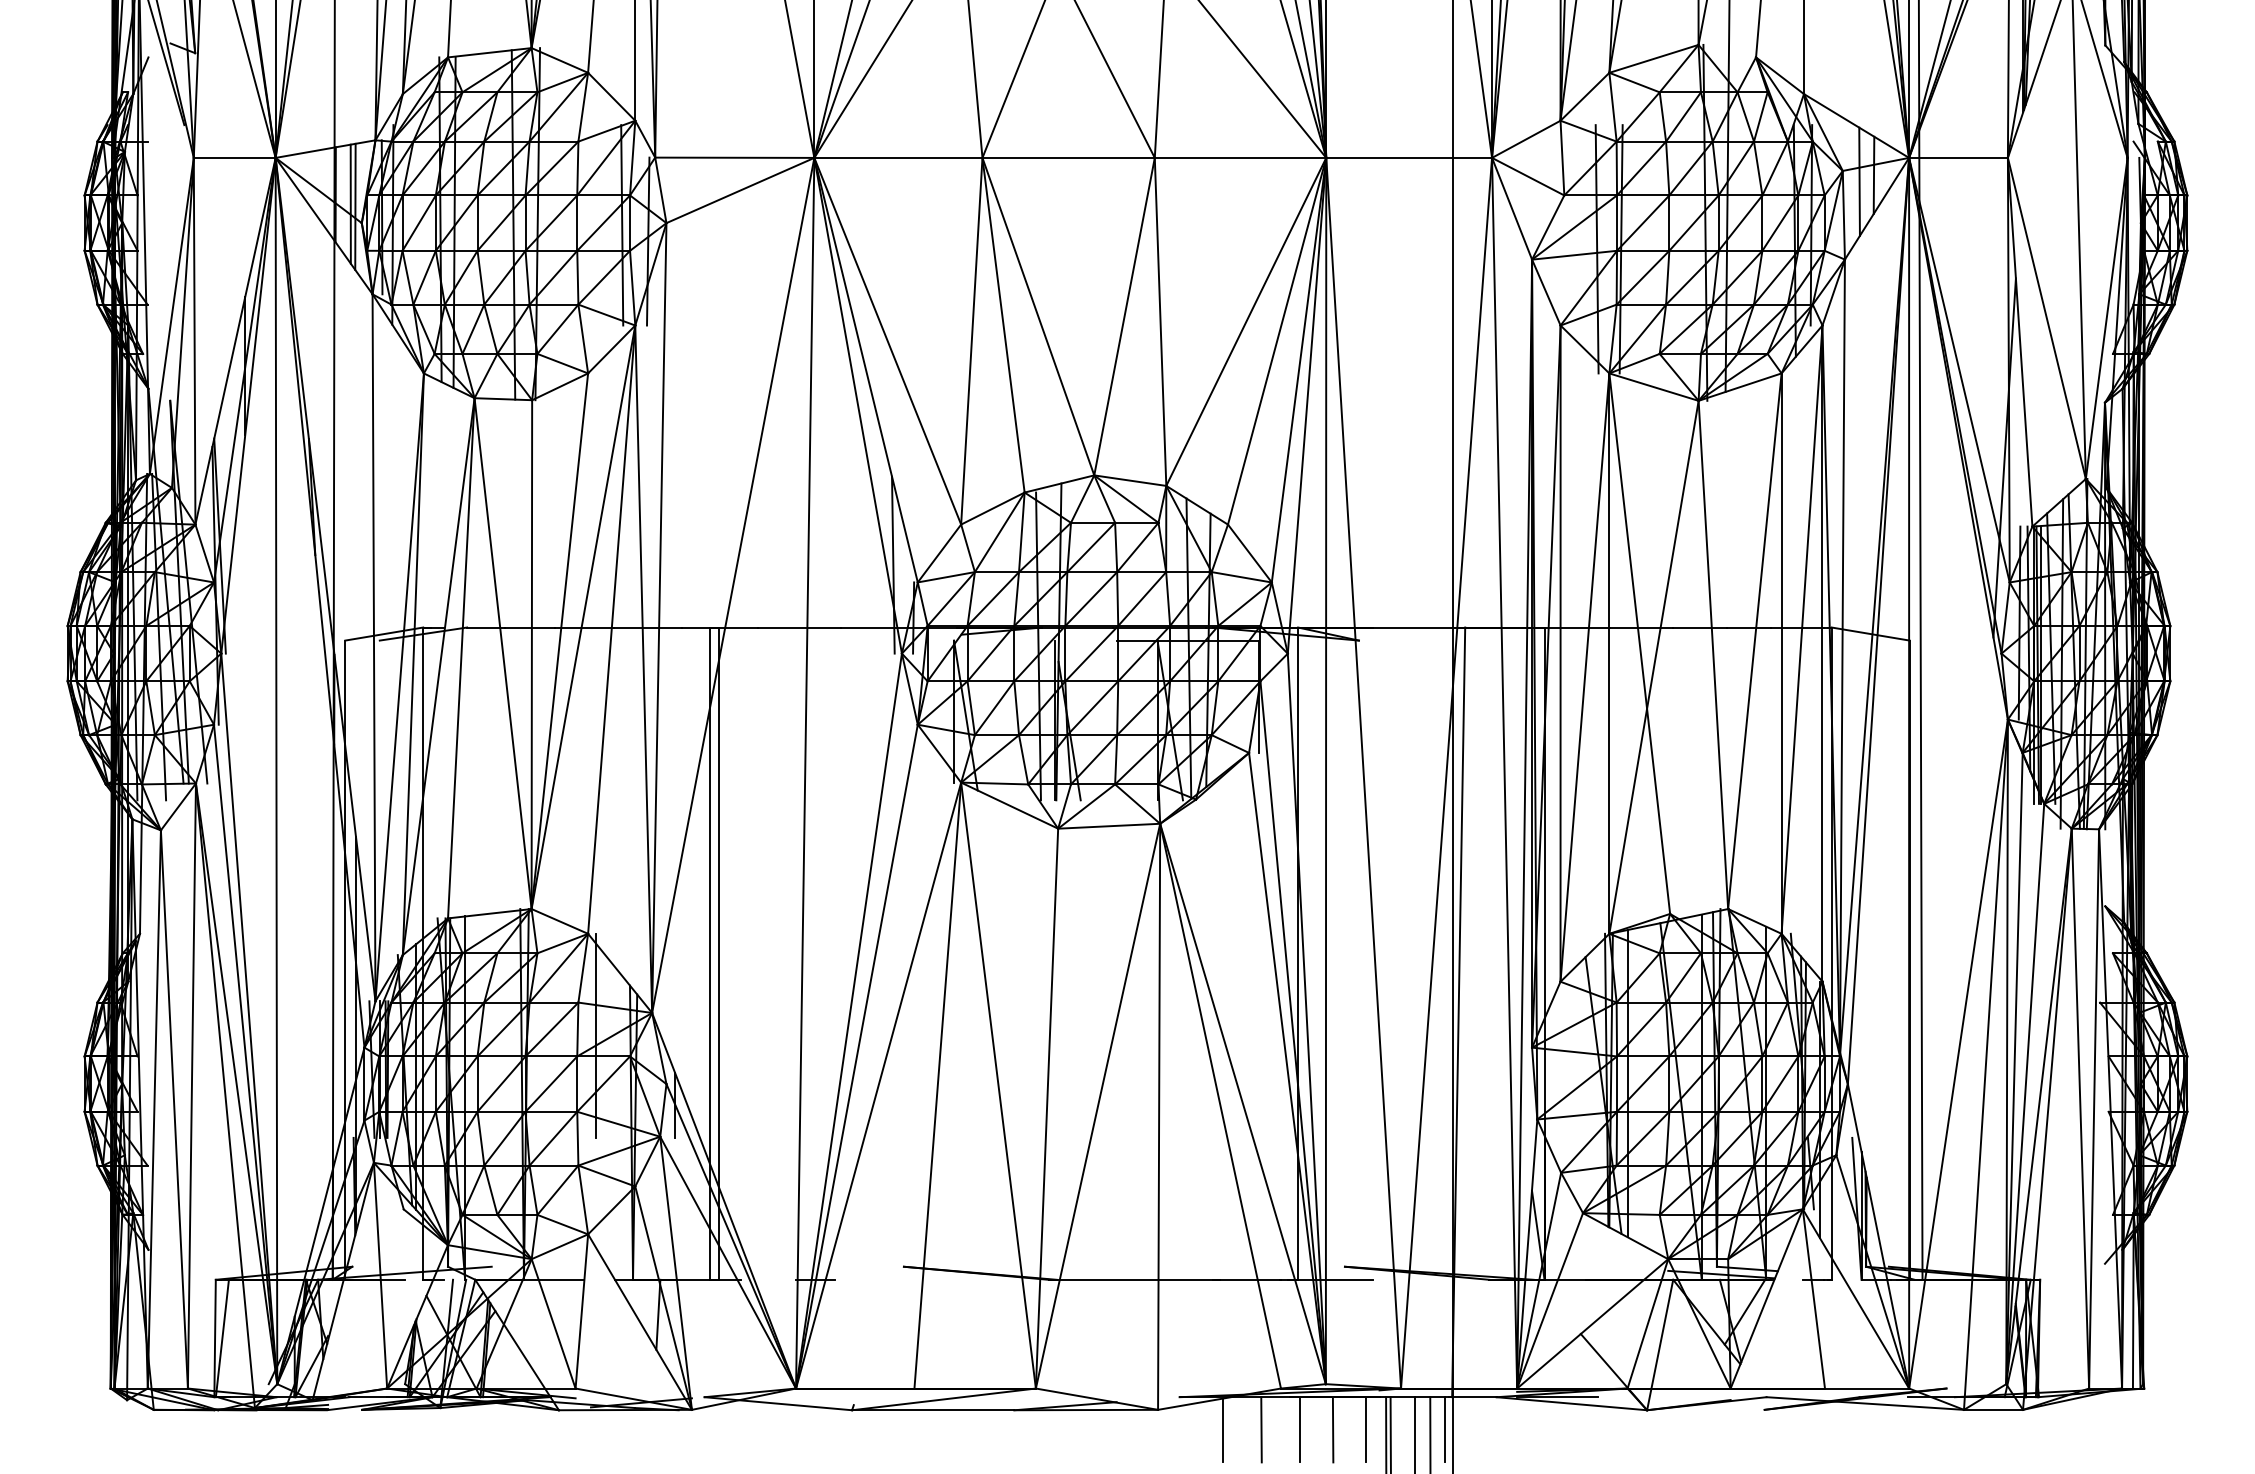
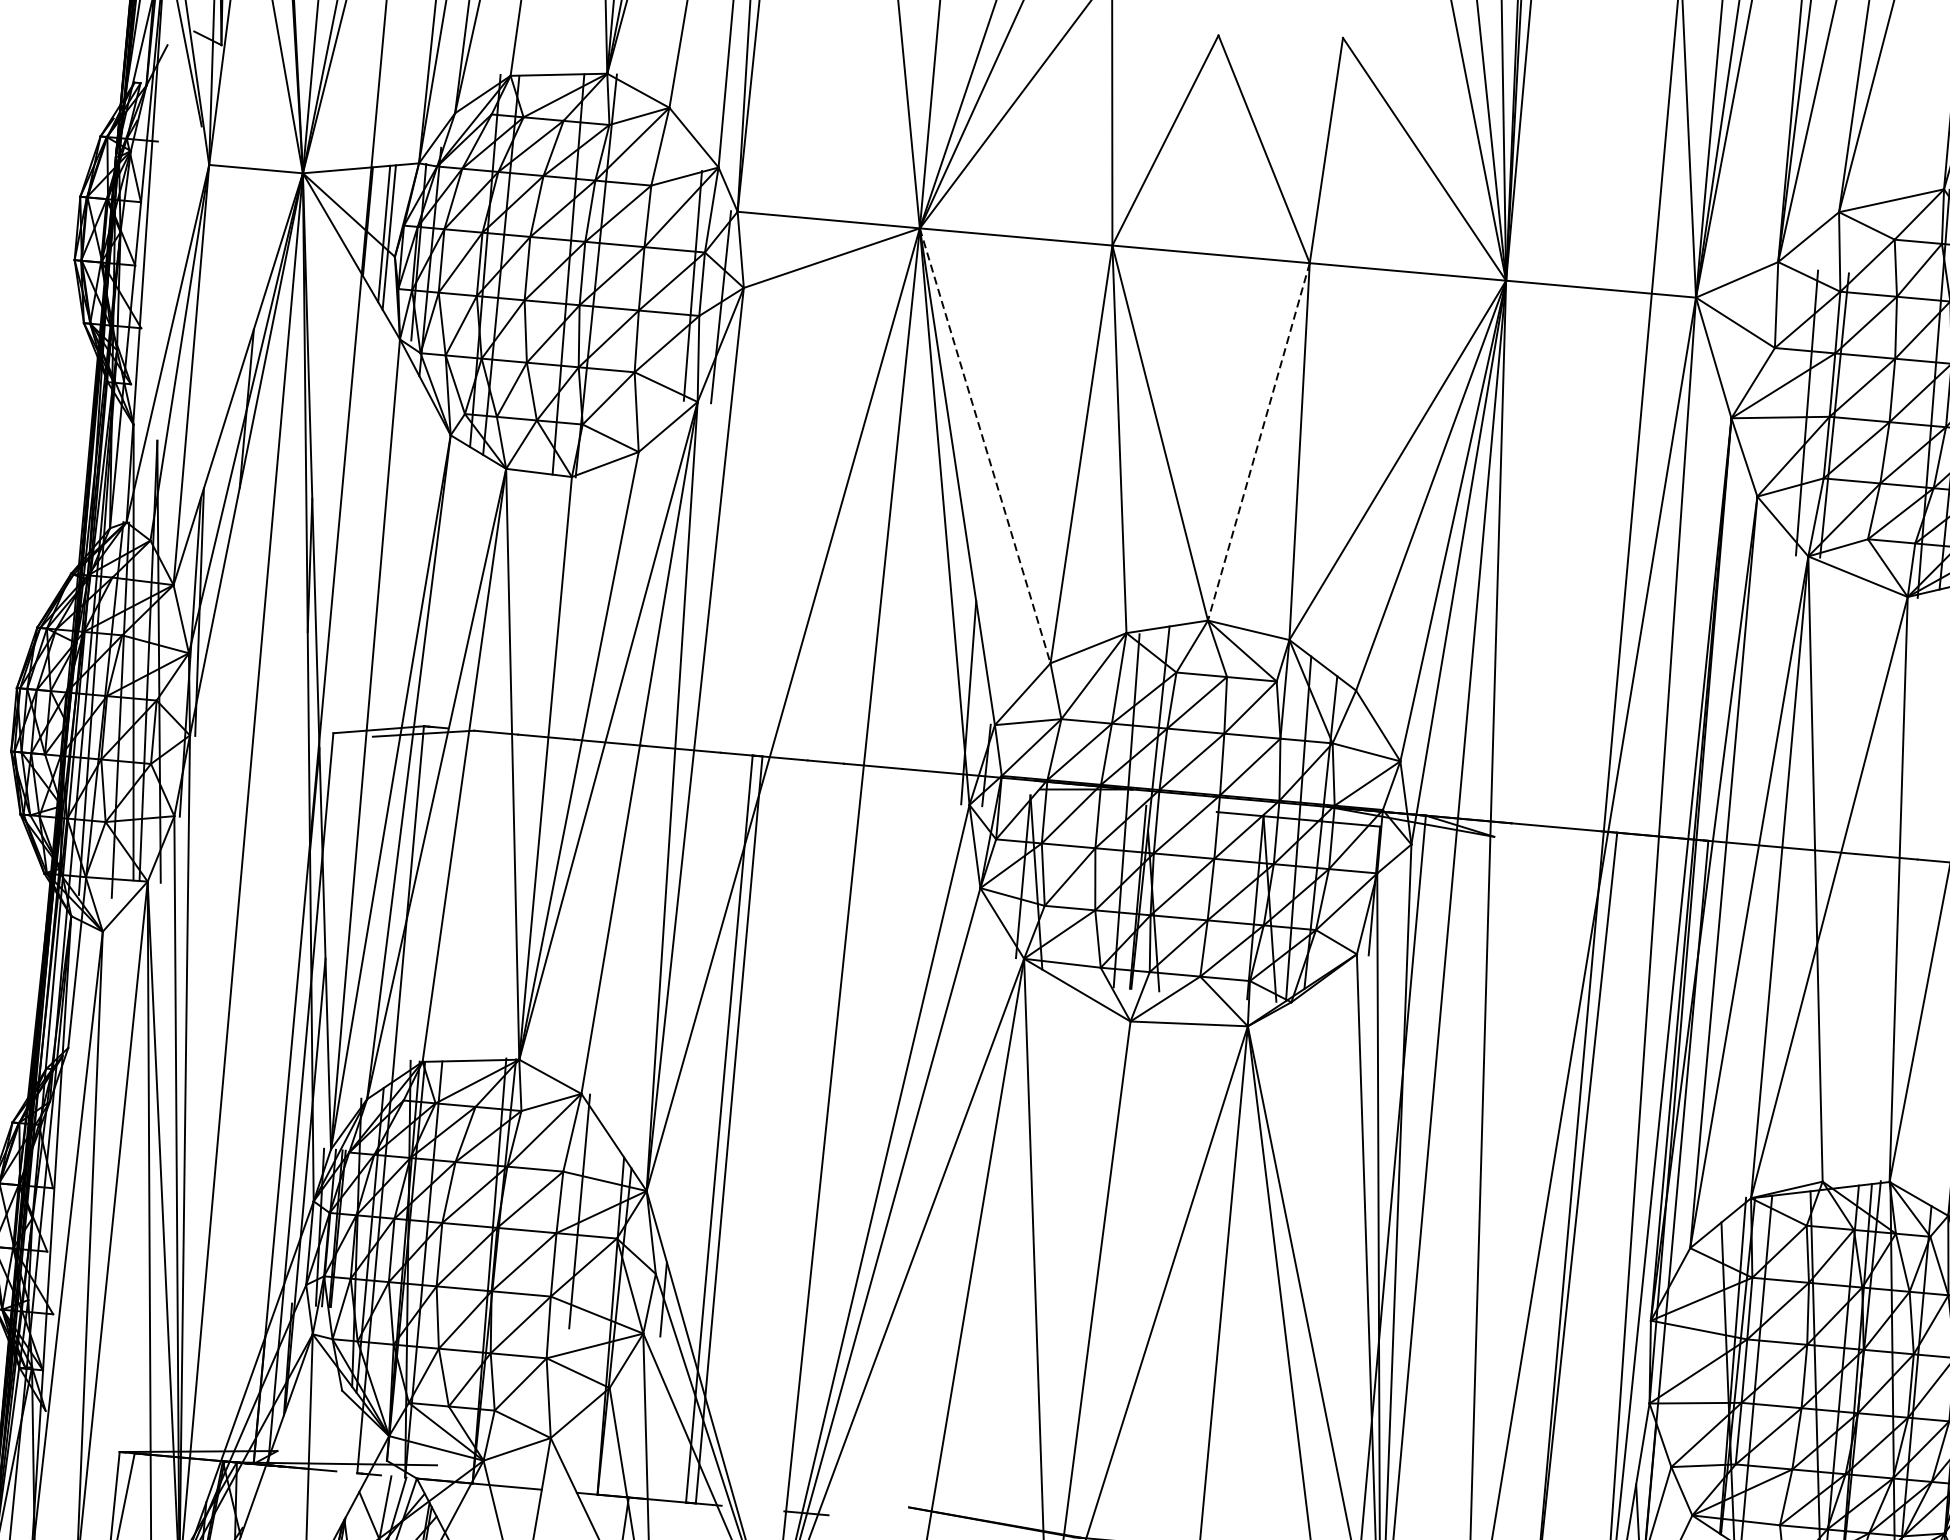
line: (1124, 316) -> (1258, 441), solid -> dashed
line: (887, 341) -> (984, 446), solid -> dashed

